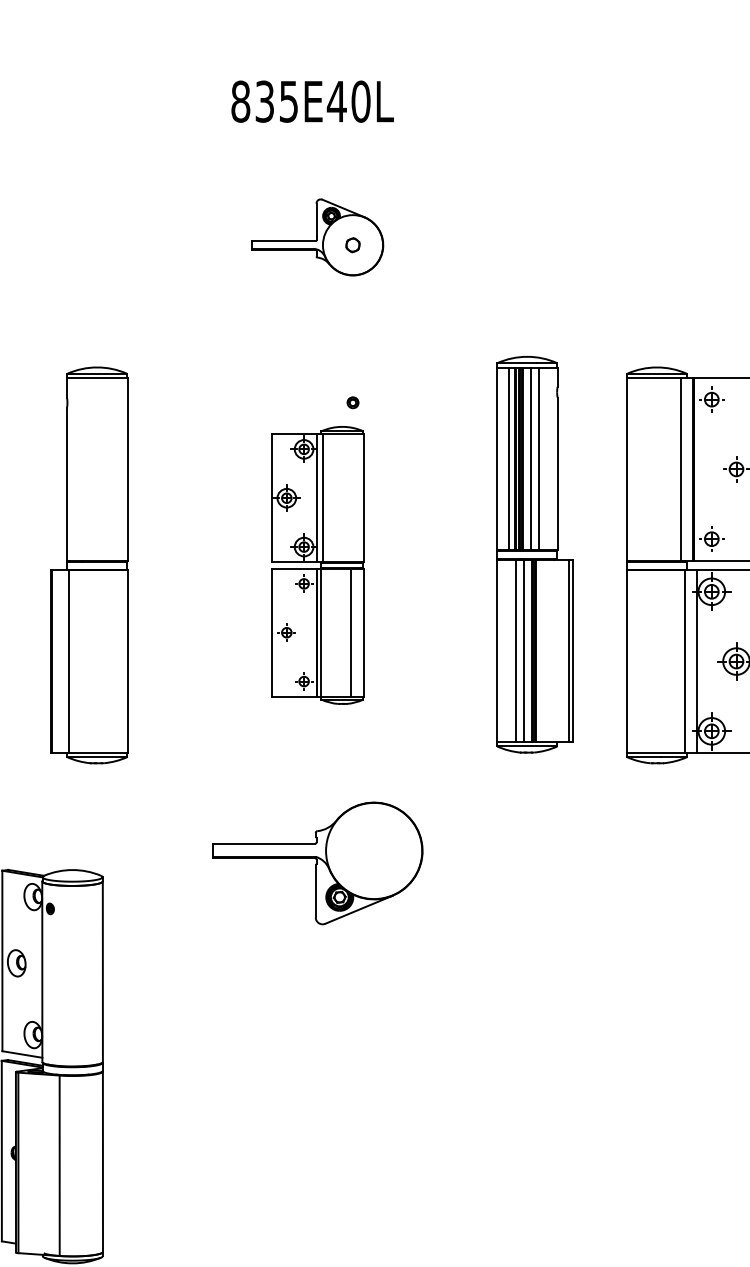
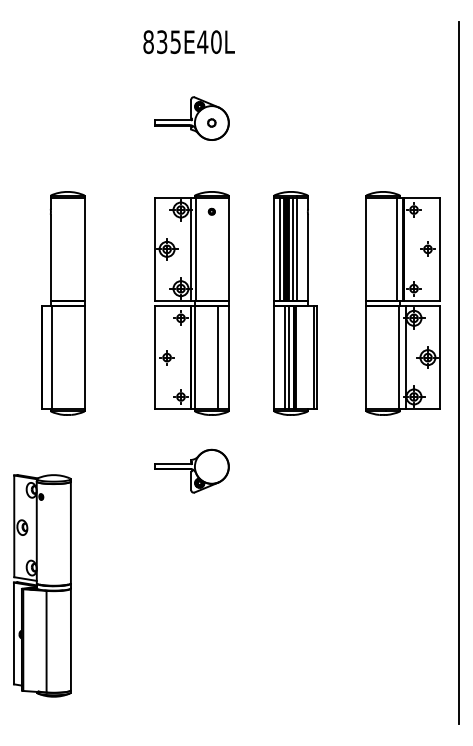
part: (535, 554) -> (295, 303), moved
part: (316, 565) -> (191, 303), size x1.43
part: (316, 861) -> (191, 470), size x0.62

